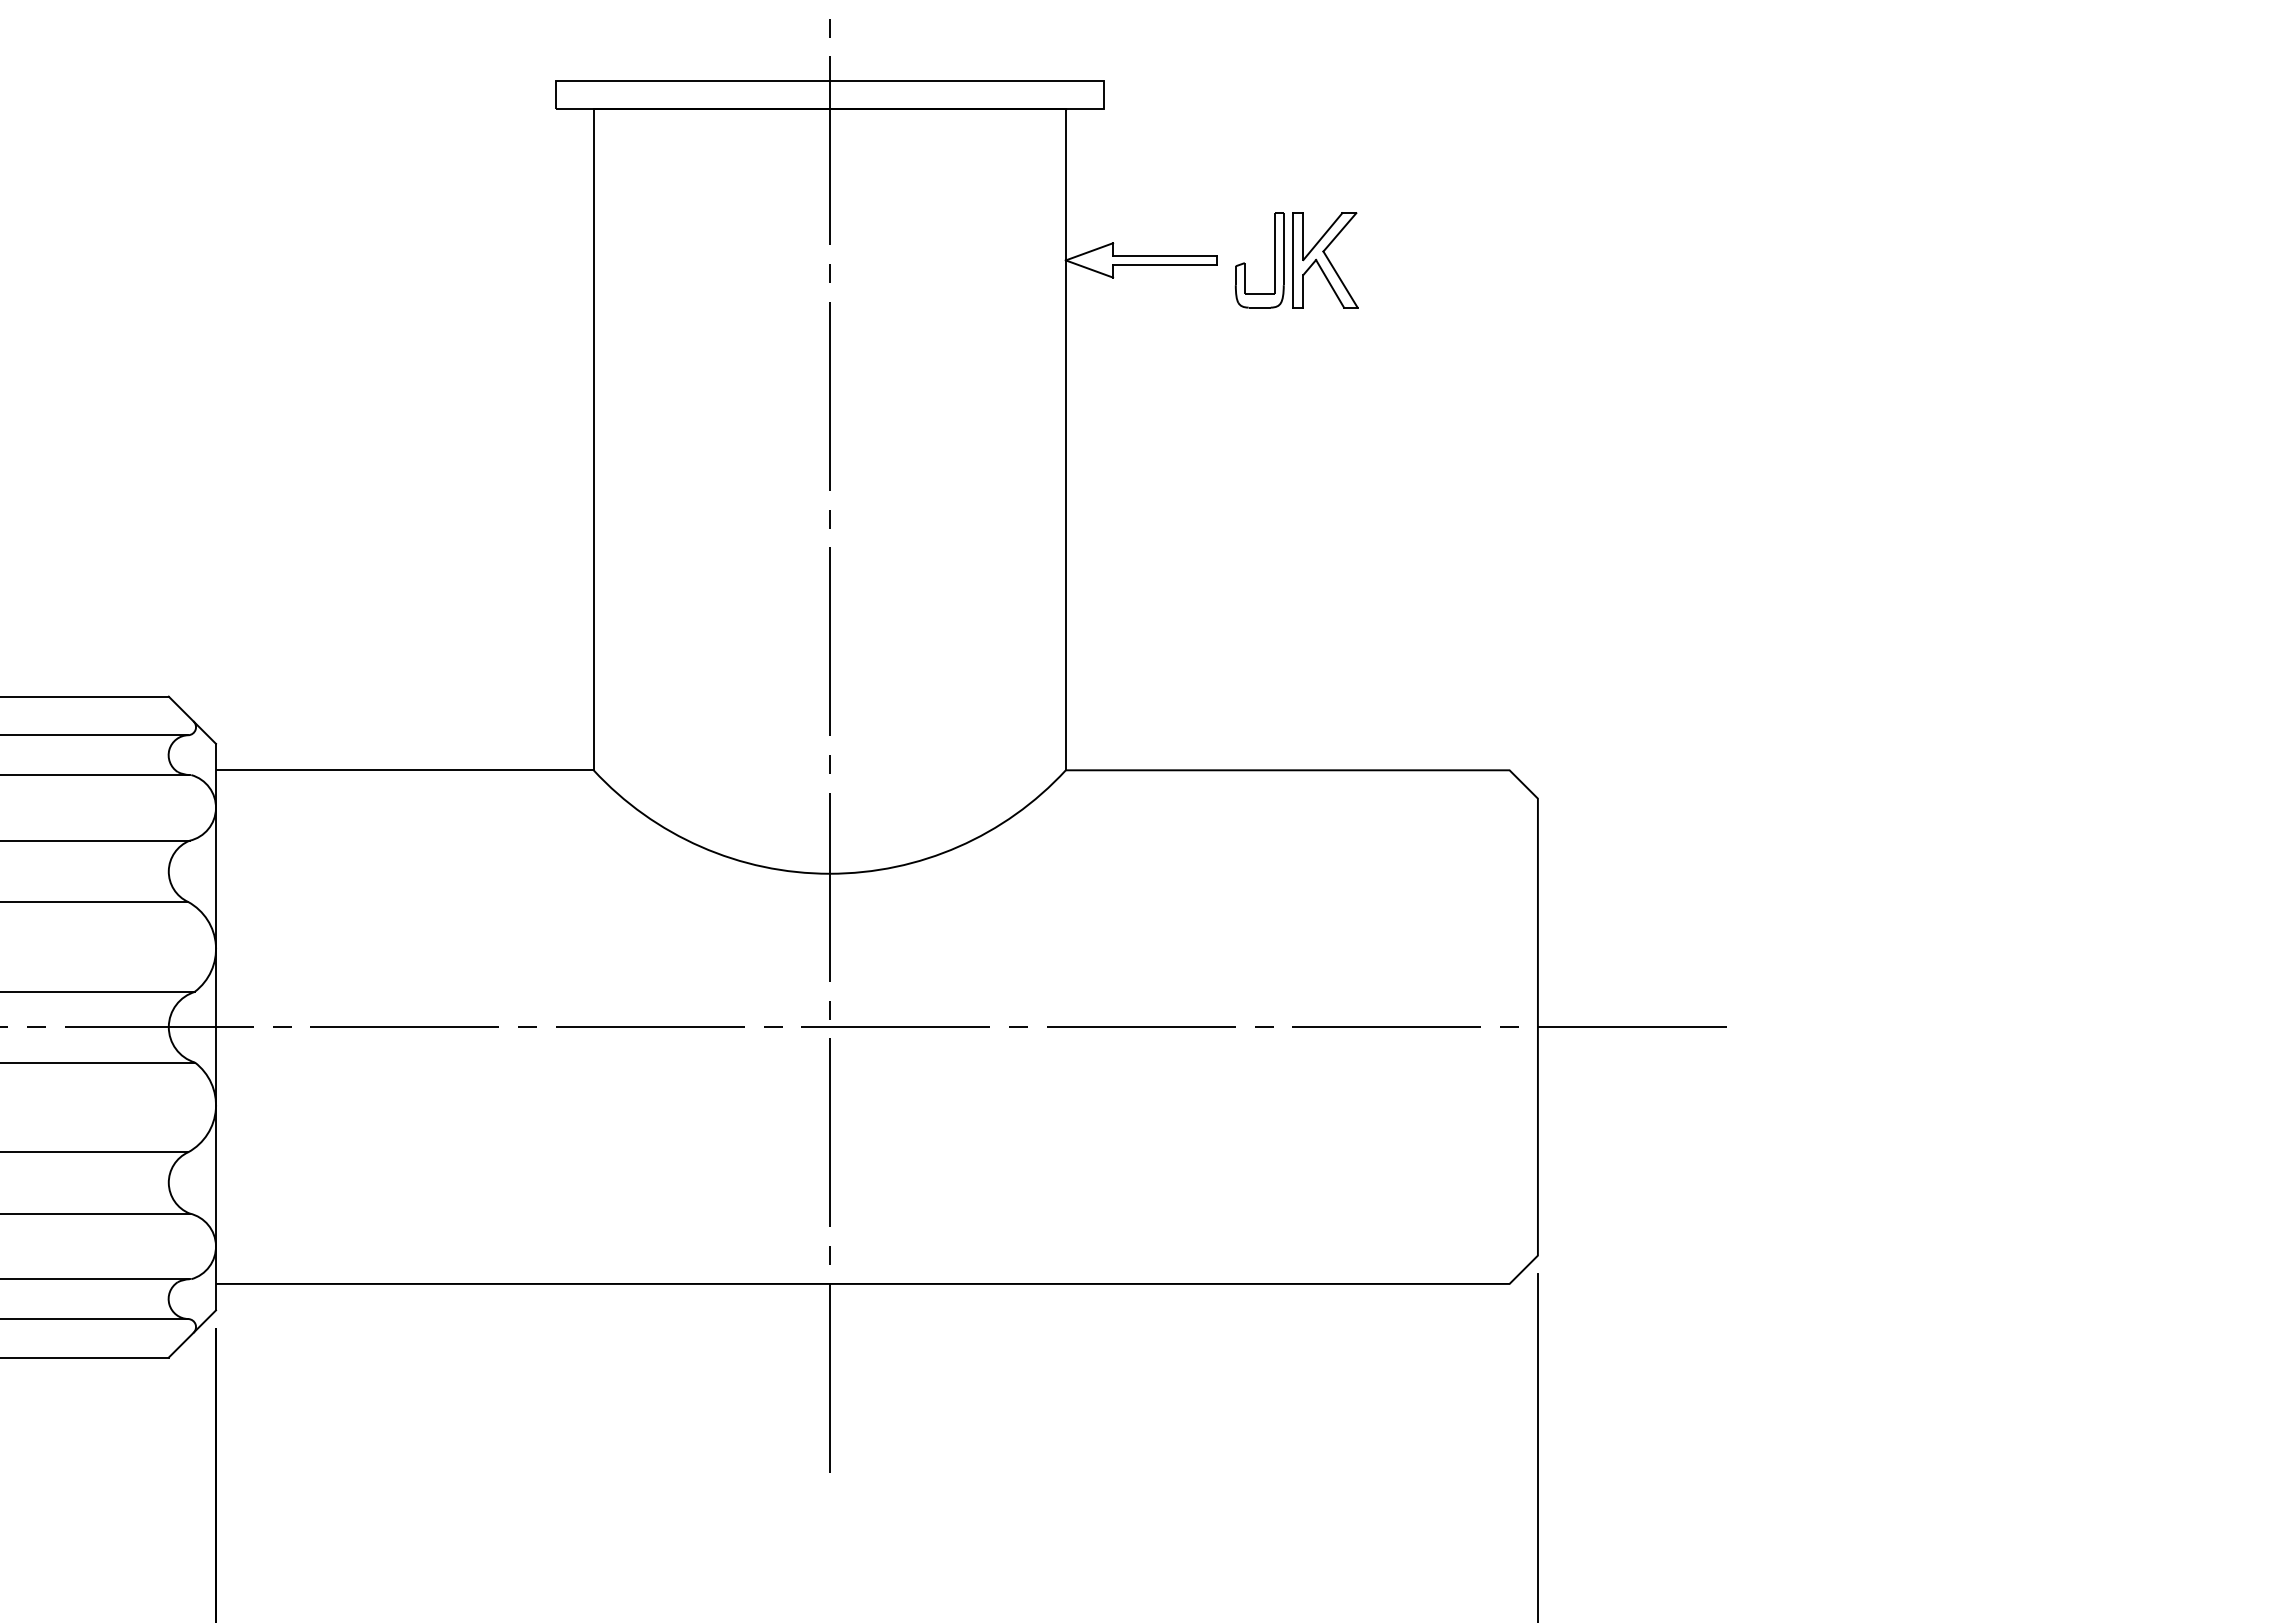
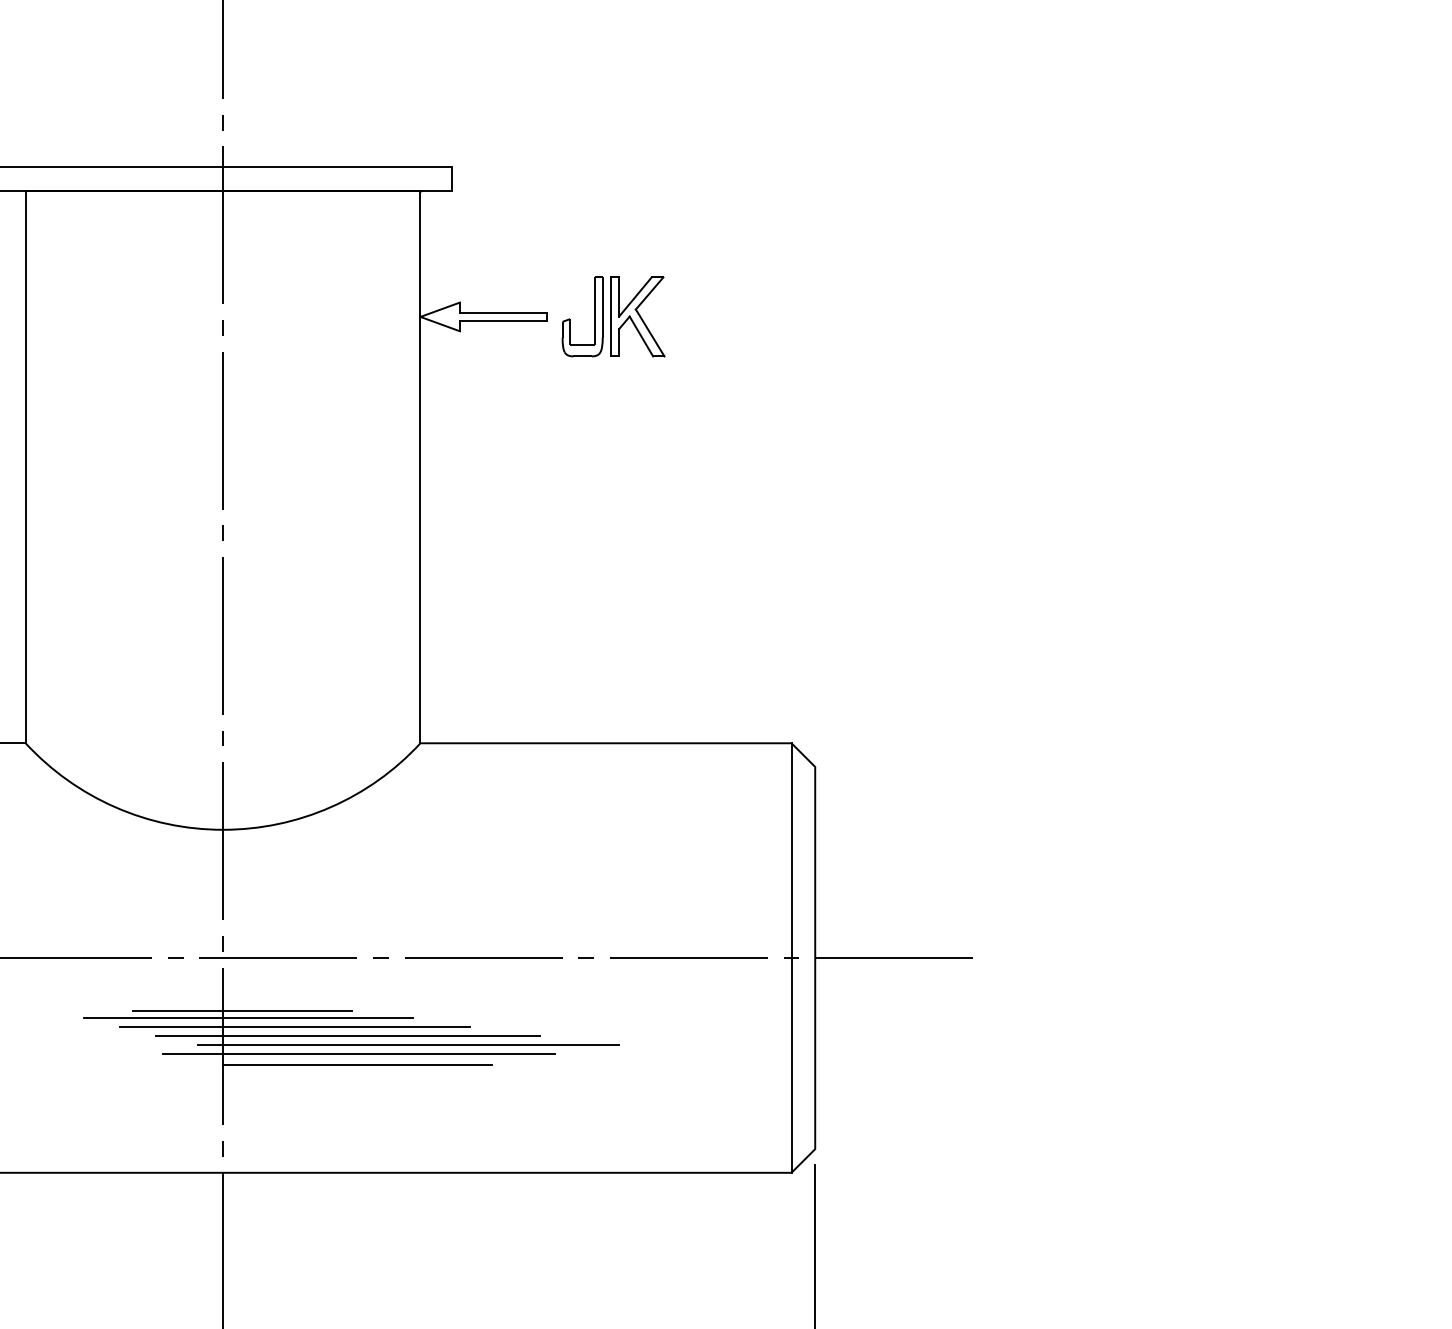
line: (1509, 1026) -> (791, 957), added
line: (852, 1090) -> (242, 1011), added
line: (860, 1099) -> (248, 1018), added
line: (915, 1110) -> (294, 1027), added
line: (979, 1120) -> (348, 1036), added
line: (1051, 1131) -> (408, 1045), added
line: (992, 1142) -> (359, 1054), added
line: (991, 1155) -> (358, 1065), added

